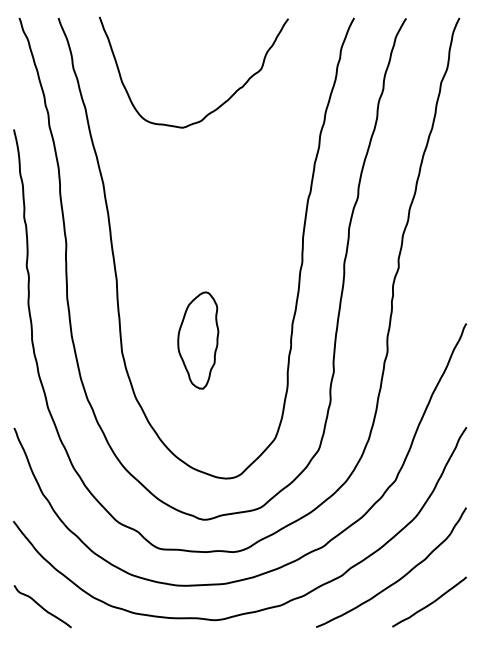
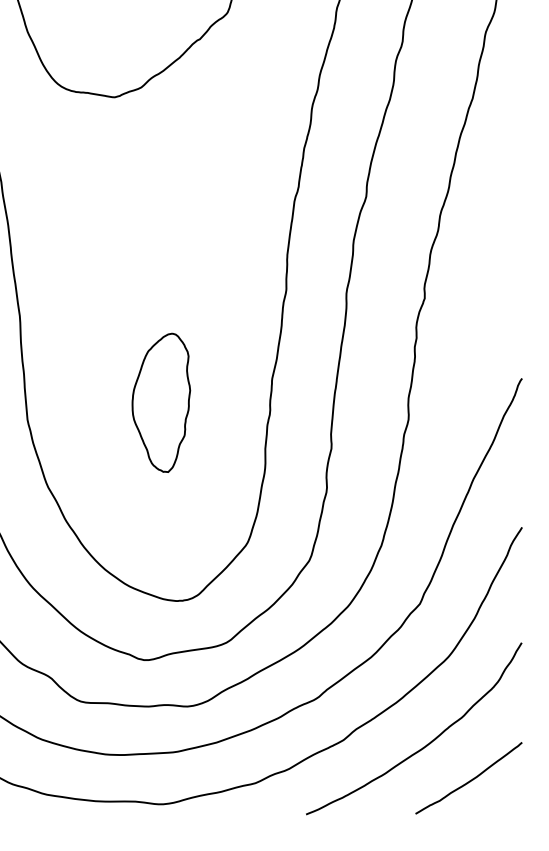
part: (198, 340) -> (161, 402), moved

